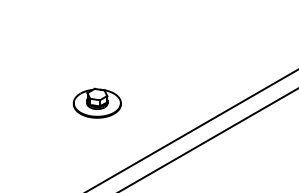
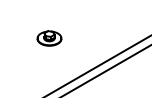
part: (97, 103) -> (49, 38), moved

